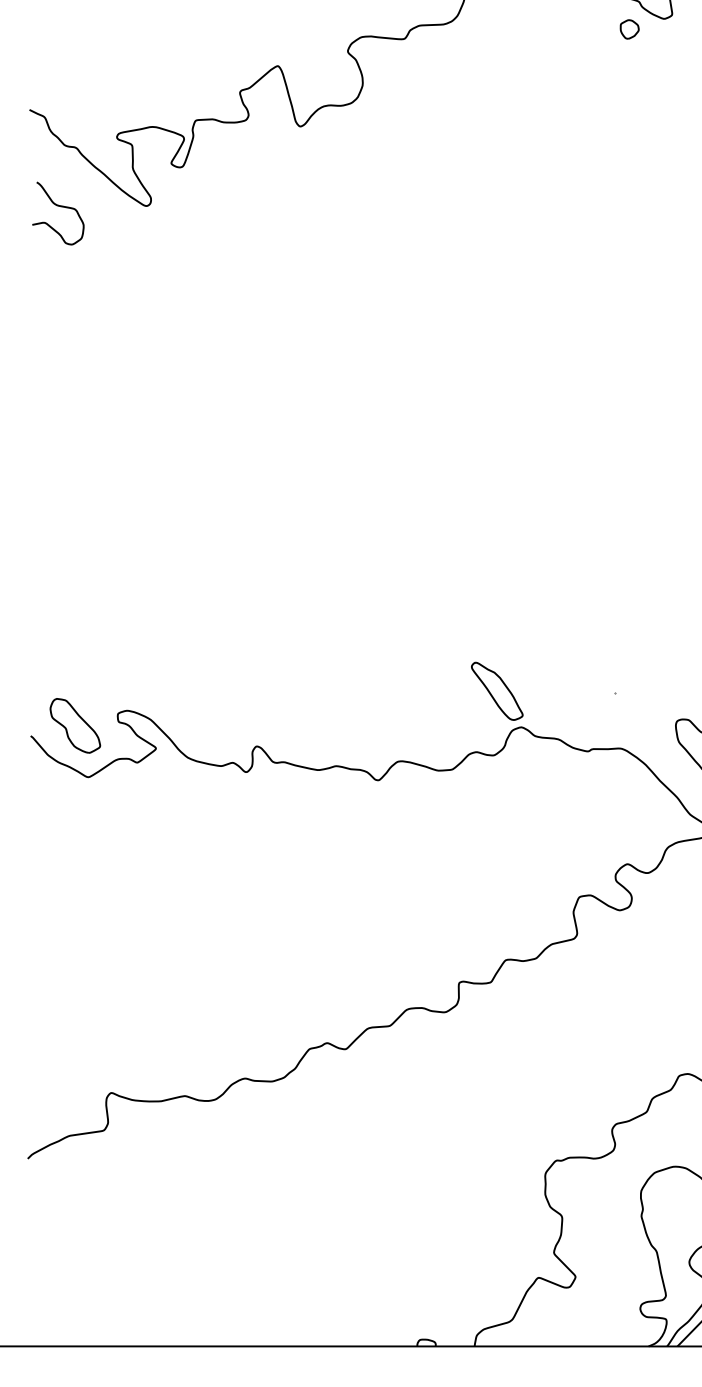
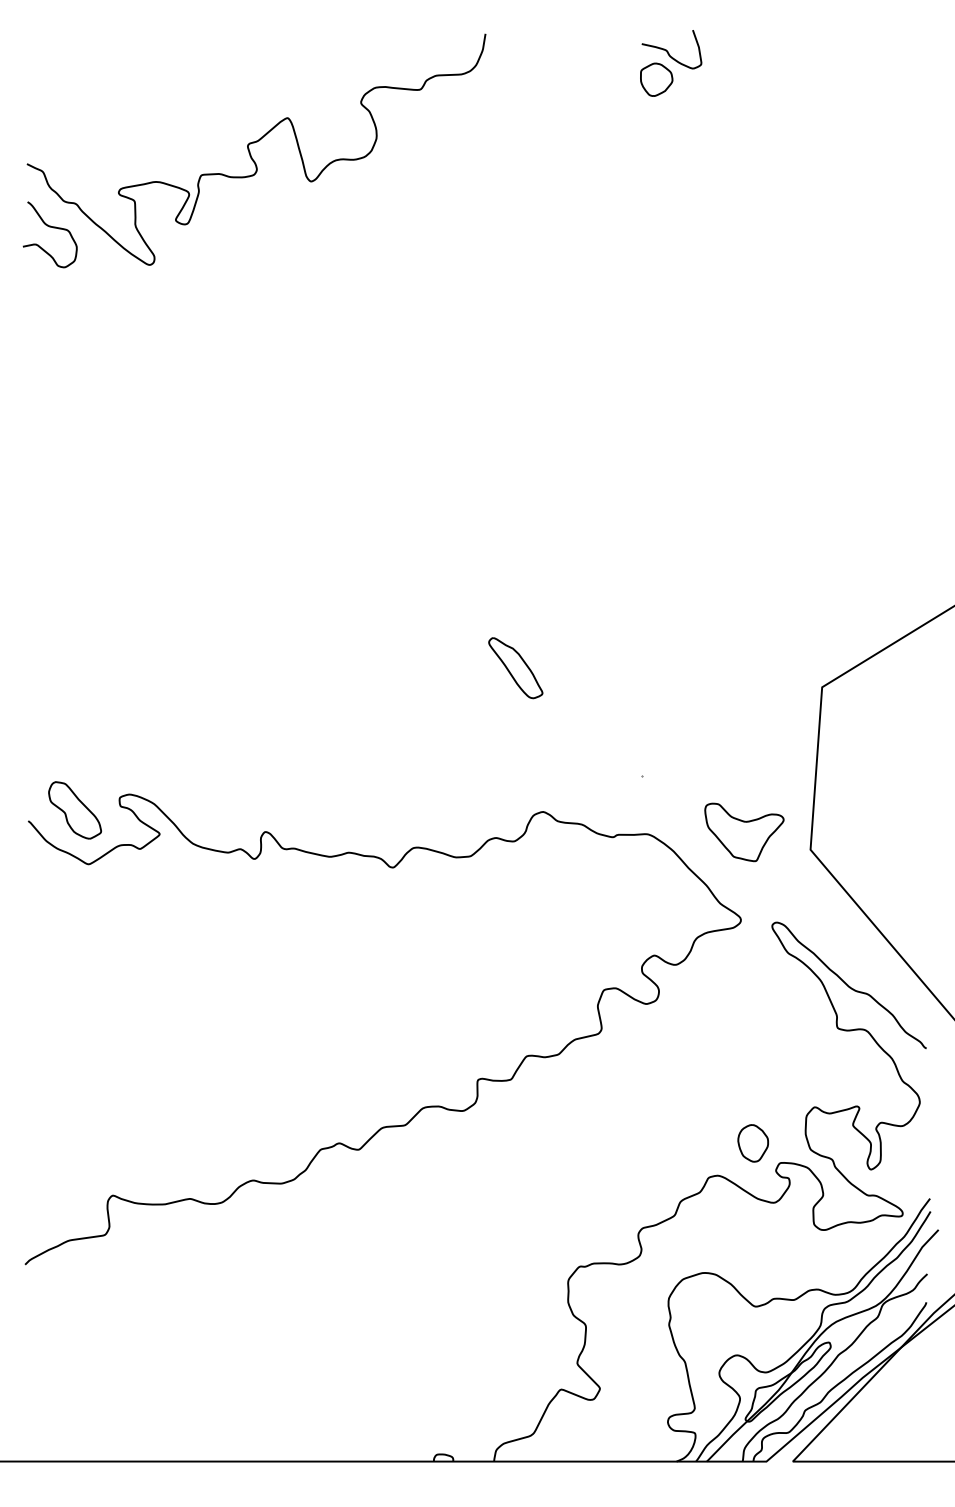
part: (629, 29) -> (656, 79), size x1.67
curve: (57, 206) -> (49, 227), moved
part: (496, 691) -> (515, 668), moved

